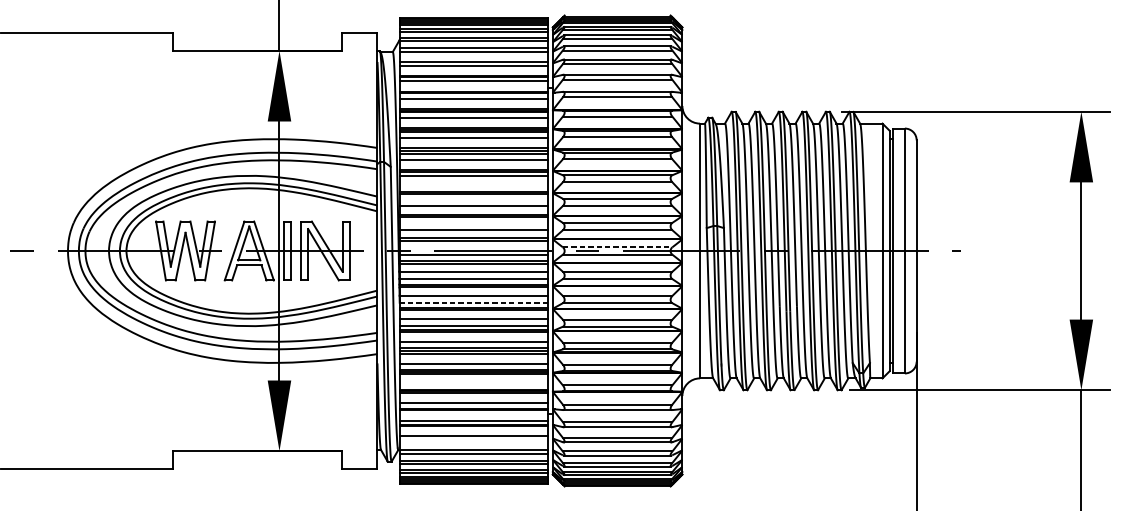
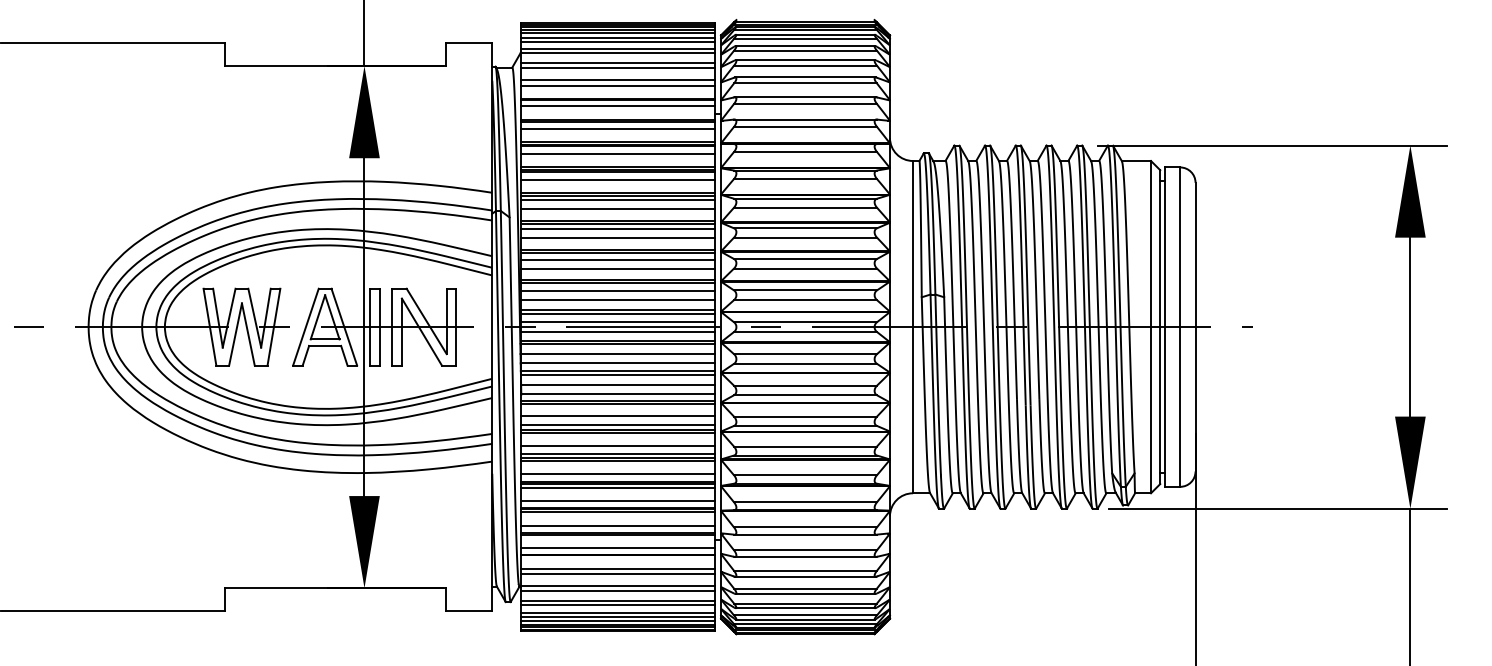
line: (473, 183) -> (617, 238), added
line: (473, 199) -> (617, 259), added
line: (473, 222) -> (617, 290), added
line: (473, 247) -> (617, 322), added
line: (618, 247) -> (806, 322), dashed -> solid
line: (474, 302) -> (618, 394), dashed -> solid
line: (473, 383) -> (617, 500), added
line: (473, 440) -> (617, 574), added

